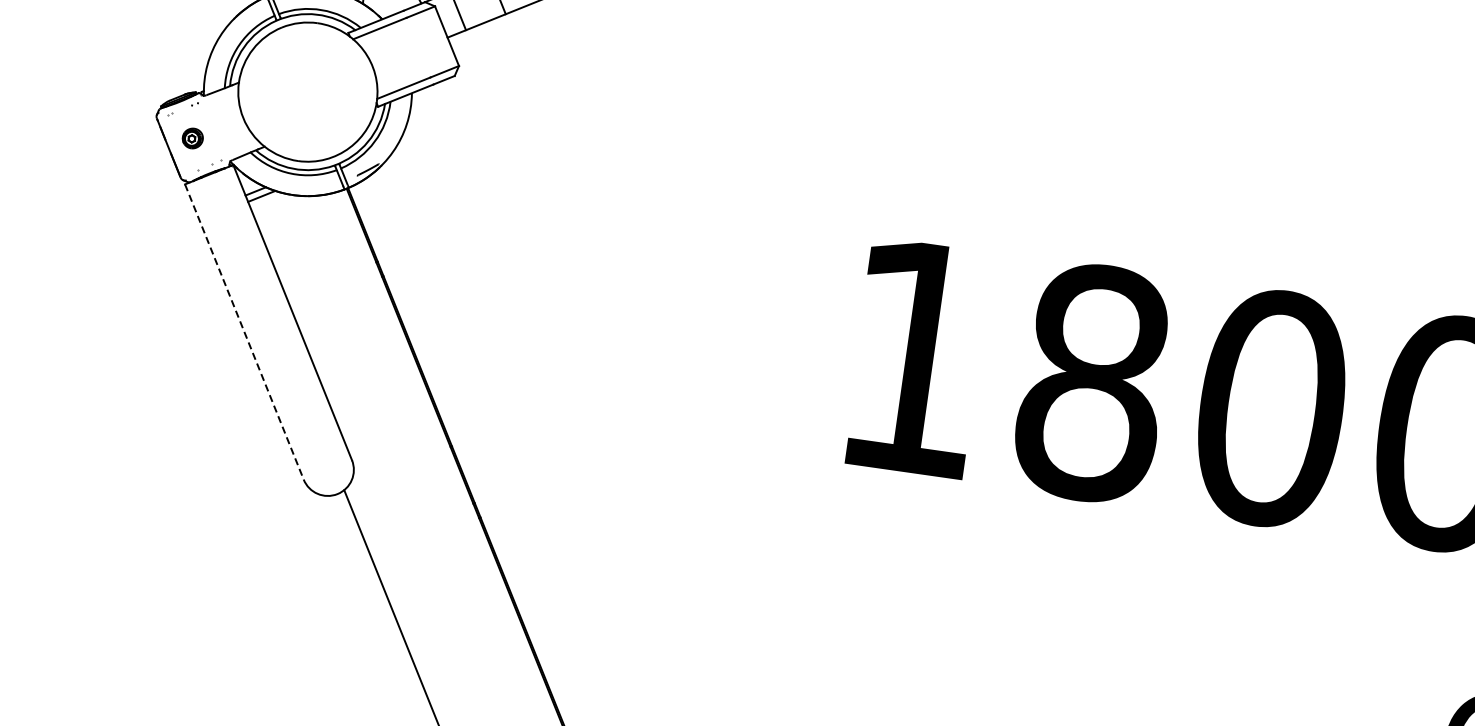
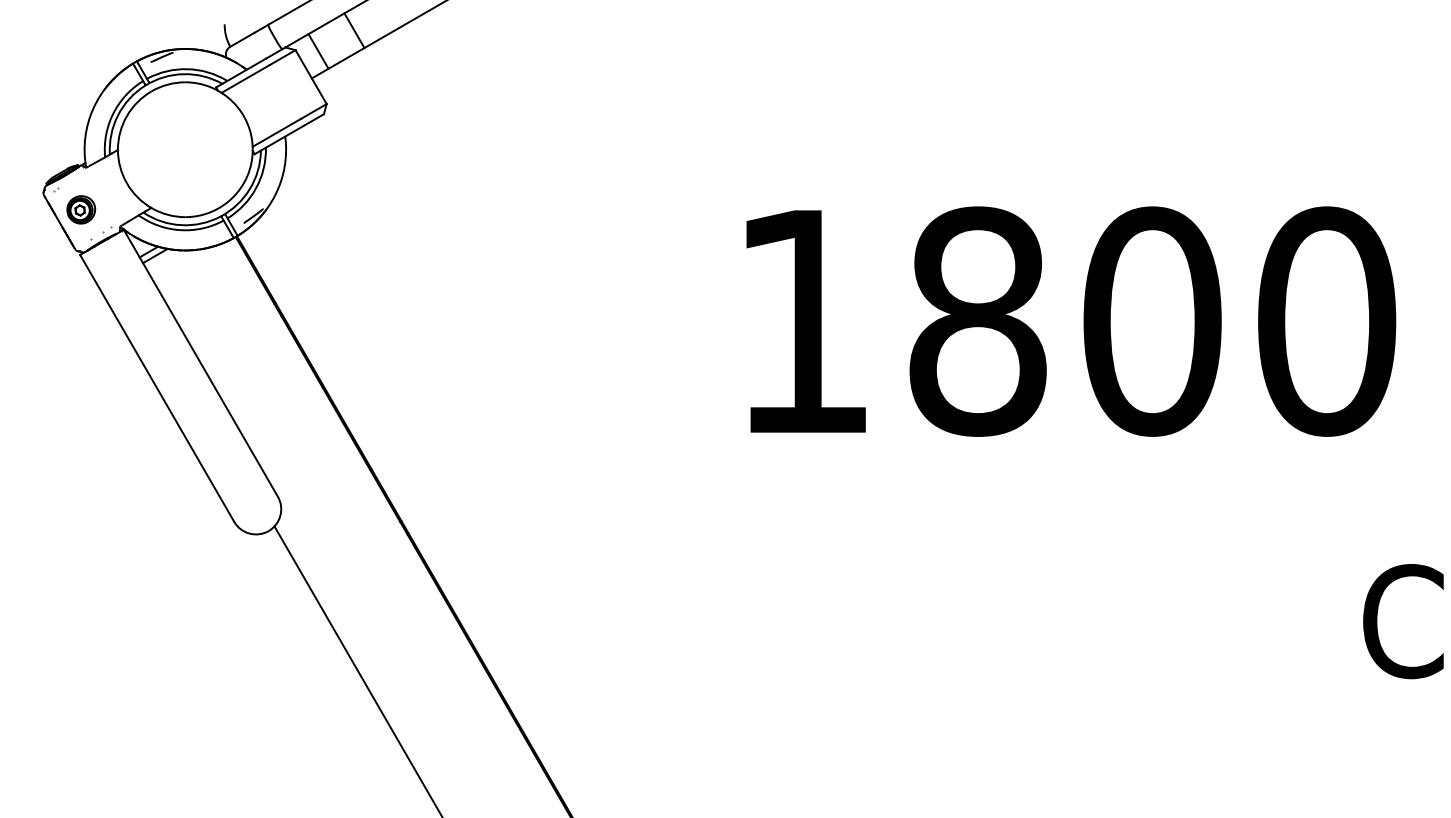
part: (193, 138) -> (81, 209), size x1.43
line: (244, 332) -> (157, 388), dashed -> solid

